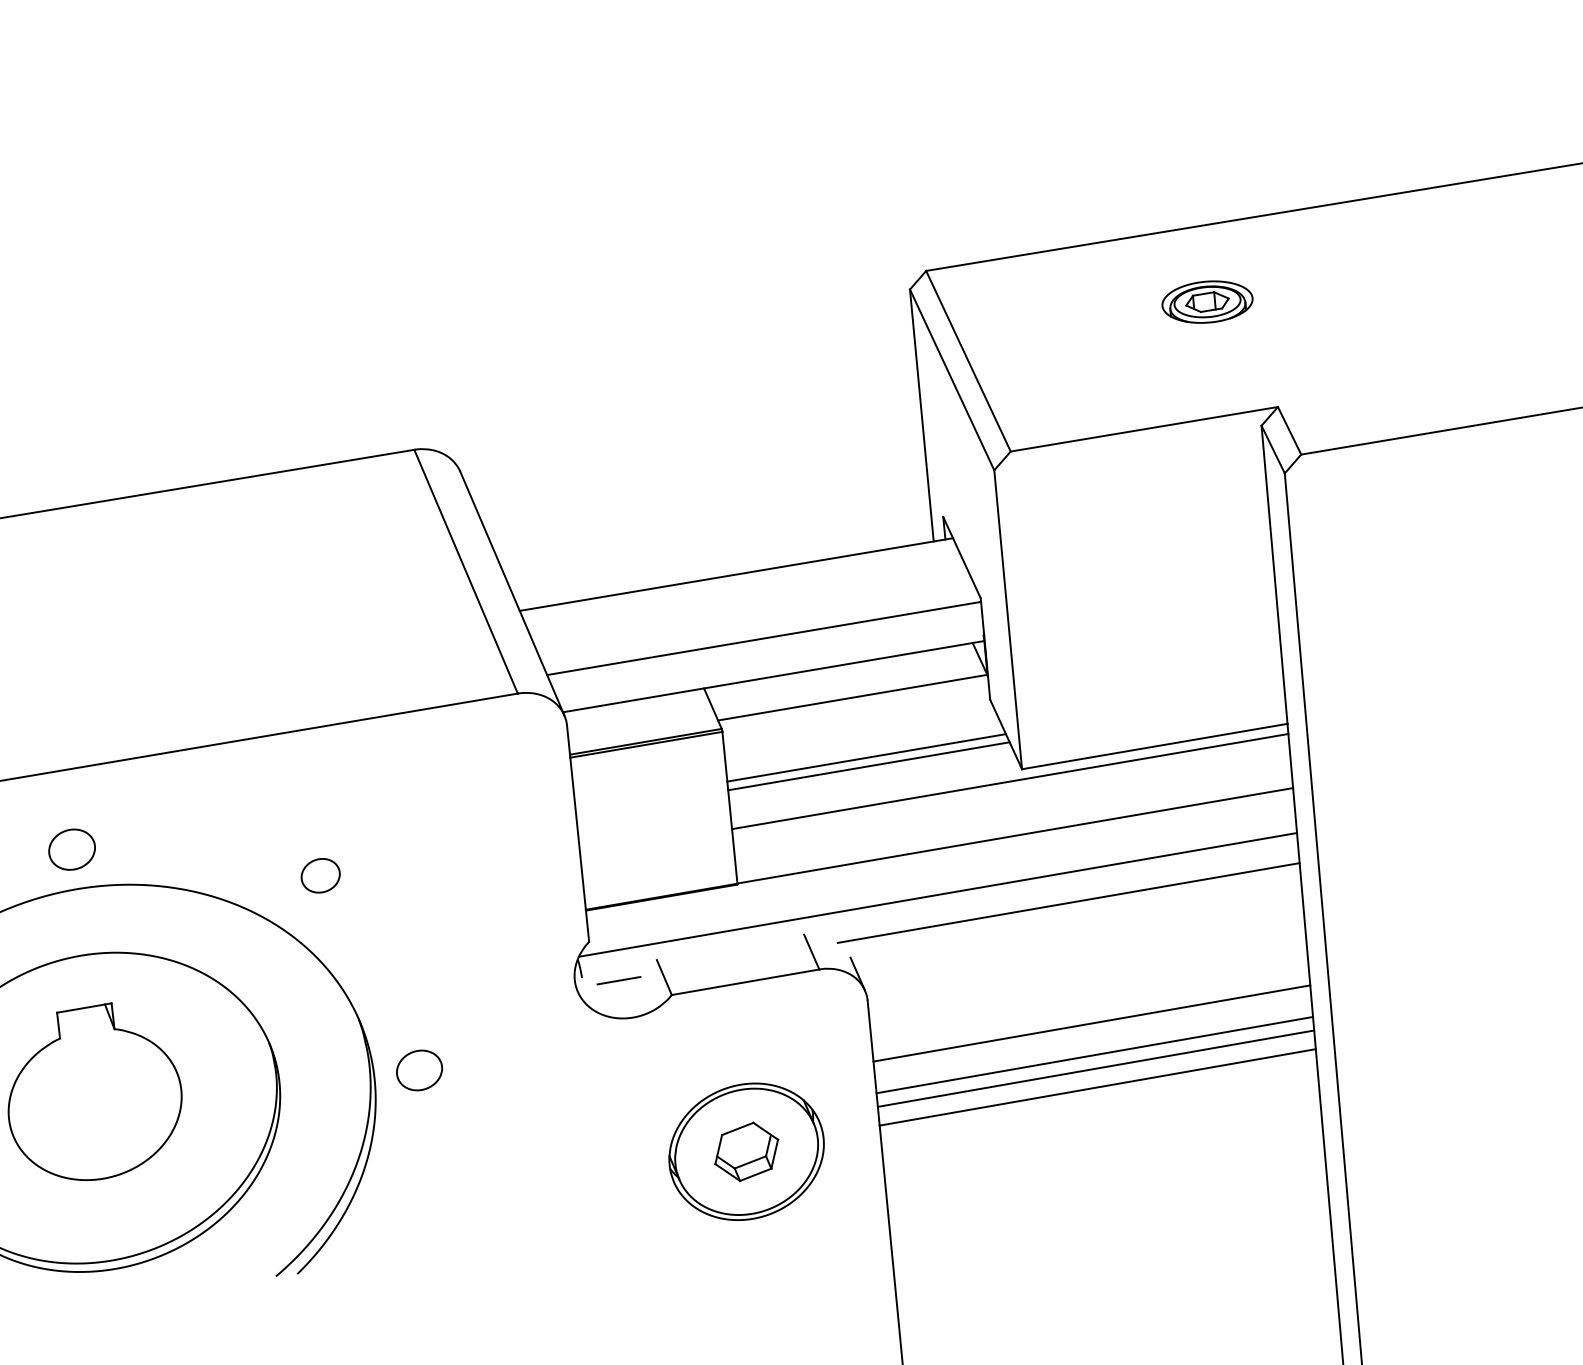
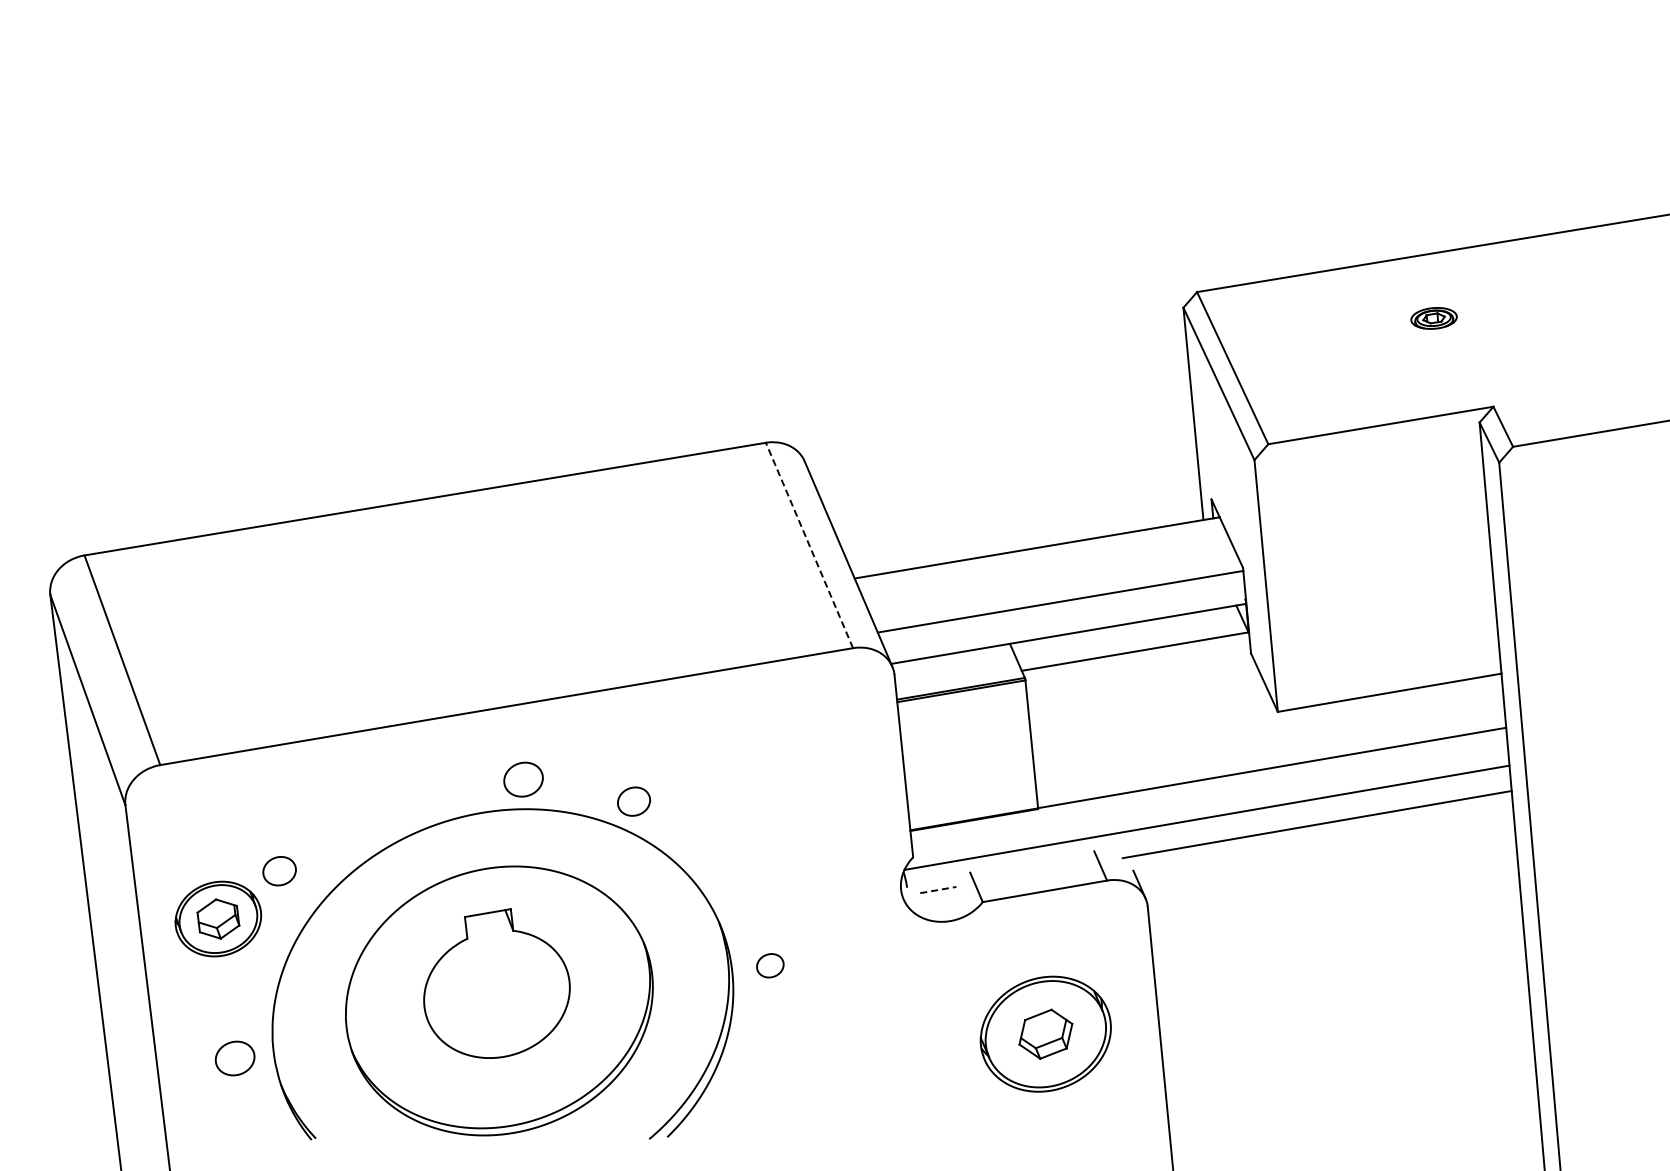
part: (1206, 302) -> (1433, 318), size x0.6
line: (466, 571) -> (809, 545), solid -> dashed
line: (866, 758) -> (1146, 702), removed
line: (868, 766) -> (1148, 709), removed
line: (1009, 781) -> (1267, 722), removed
part: (72, 849) -> (523, 779), moved
part: (320, 875) -> (633, 801), moved
line: (619, 980) -> (938, 889), solid -> dashed
line: (1091, 1023) -> (1336, 926), removed
line: (1095, 1054) -> (1339, 952), removed
line: (1096, 1069) -> (1340, 964), removed
part: (419, 1070) -> (770, 965), size x0.7
line: (1097, 1086) -> (1341, 979), removed

